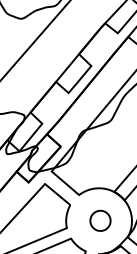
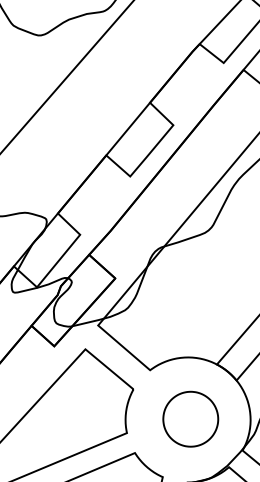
part: (100, 220) -> (190, 418), size x1.43

